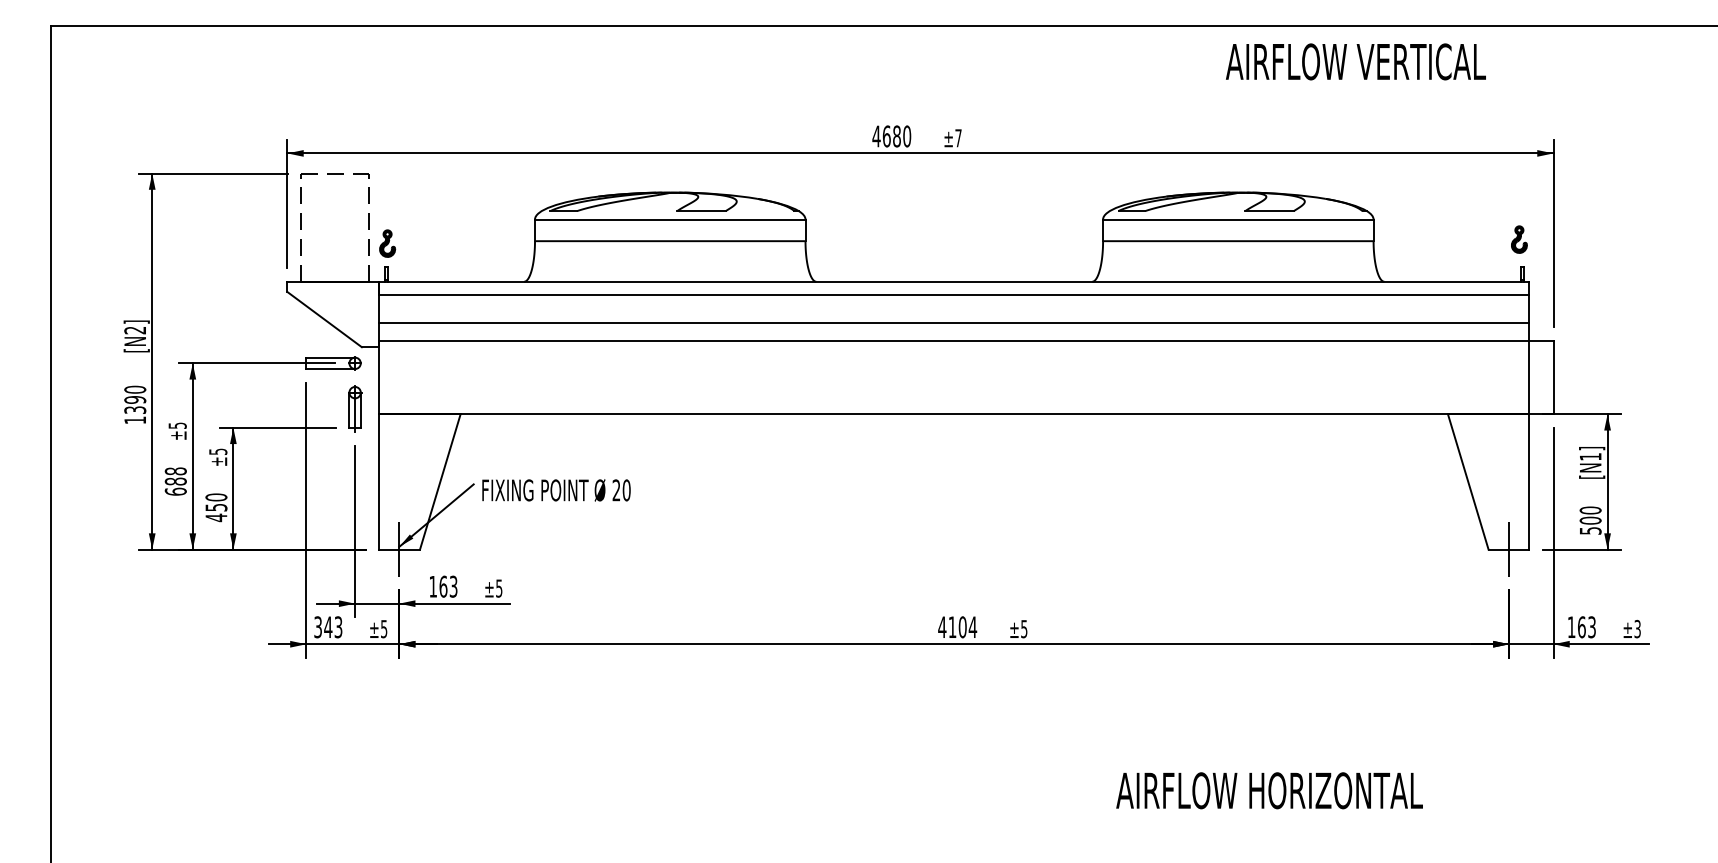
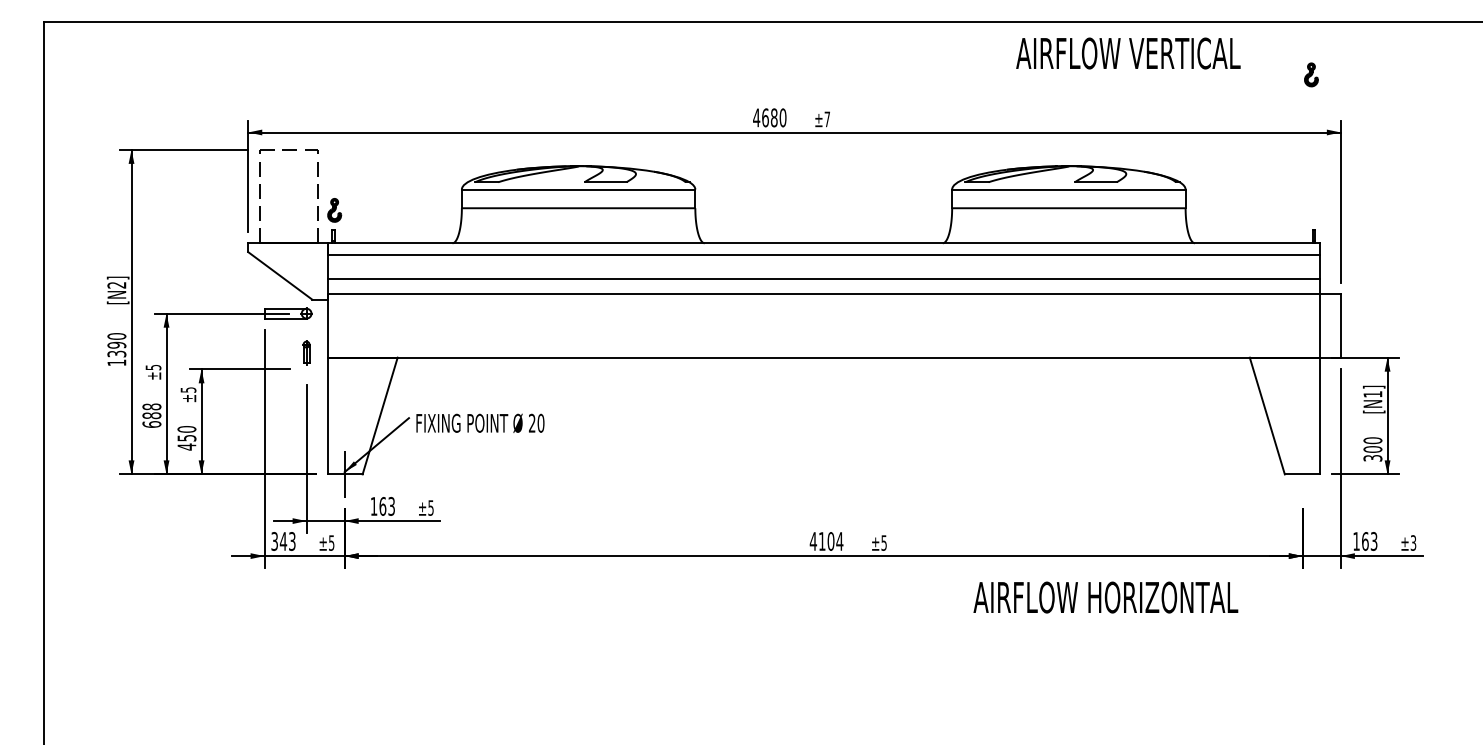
text: (1356, 61) -> (1128, 53), moved
part: (1519, 239) -> (1311, 74), moved
part: (354, 408) -> (306, 352), size x0.6
text: (1590, 531) -> (1372, 458), 500 -> 300
line: (1509, 548) -> (1302, 473), removed
text: (1269, 790) -> (1105, 597), moved

